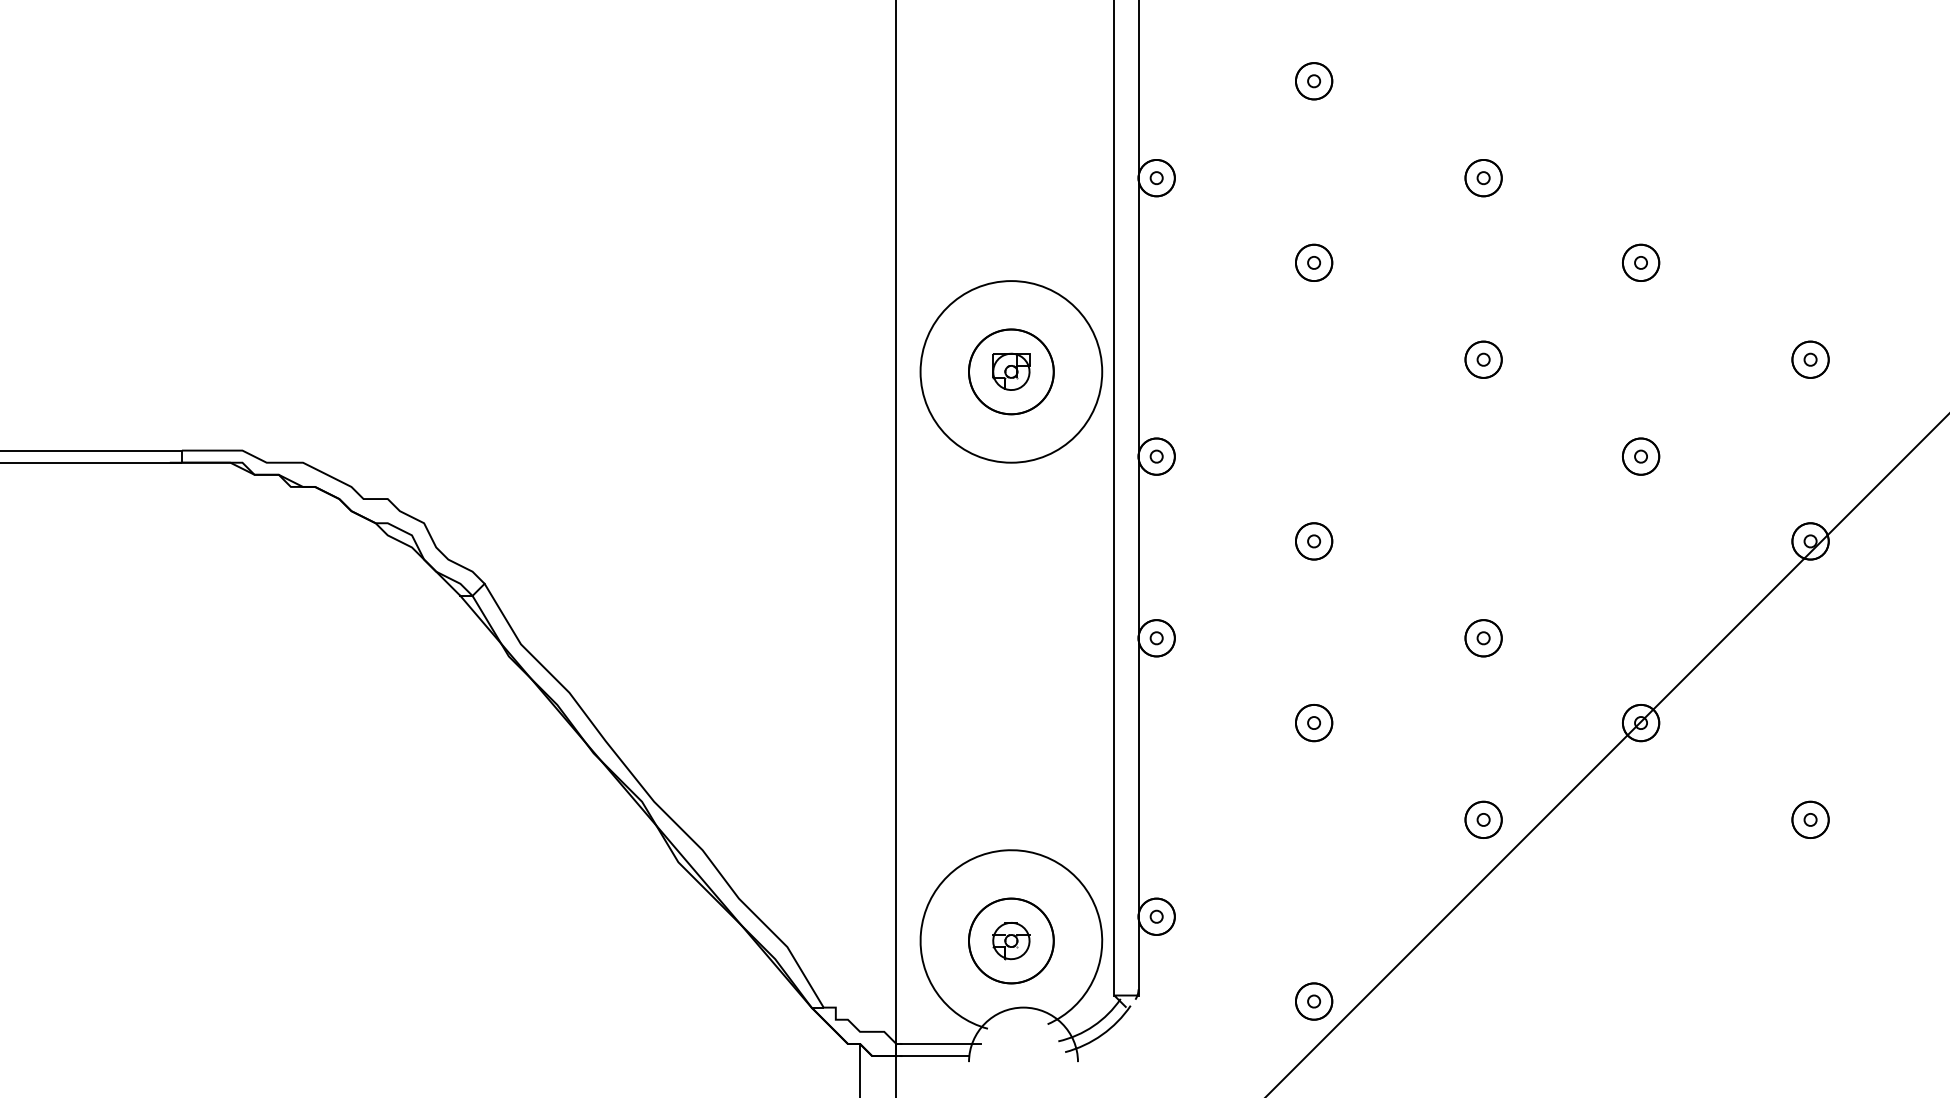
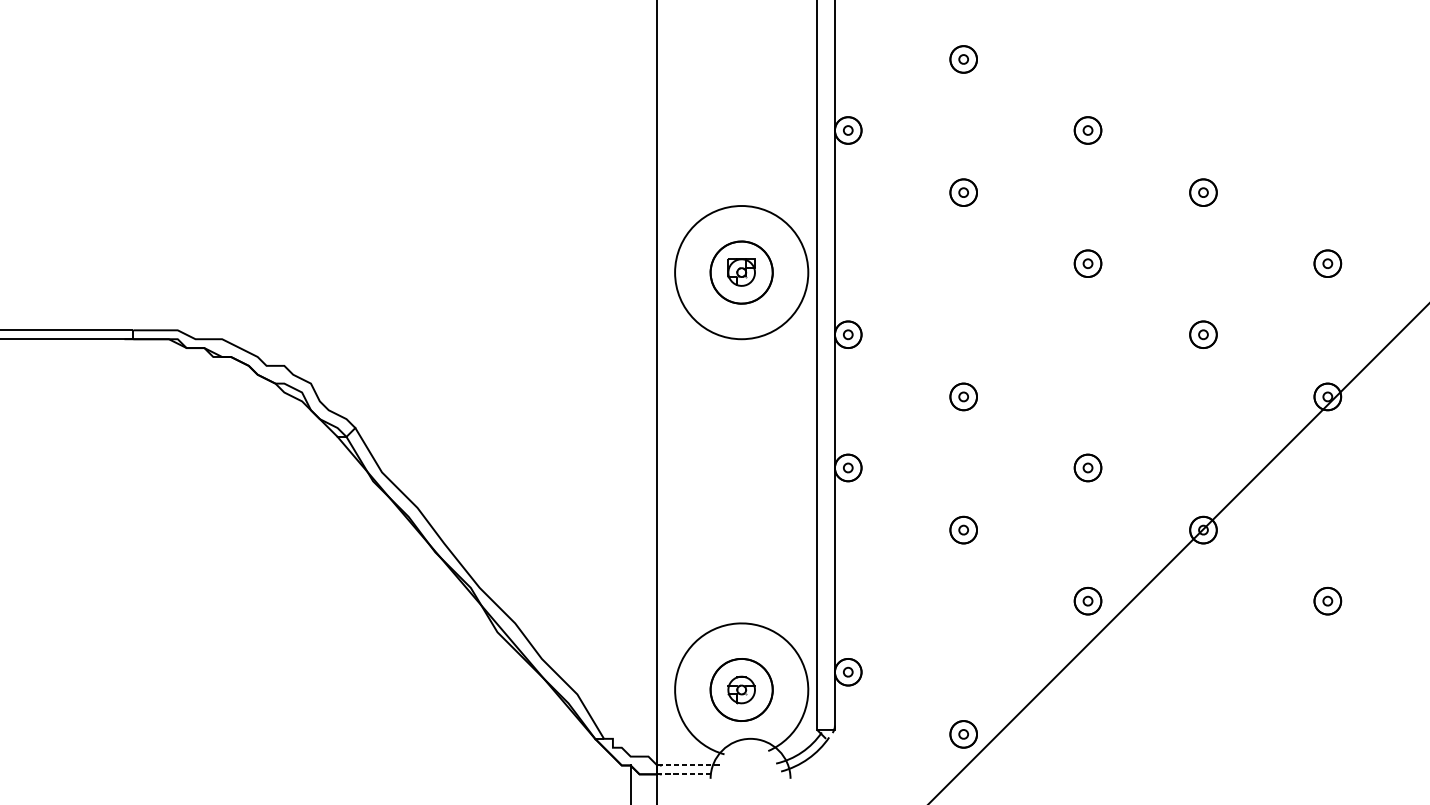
line: (938, 1043) -> (688, 765), solid -> dashed
line: (933, 1056) -> (684, 774), solid -> dashed

